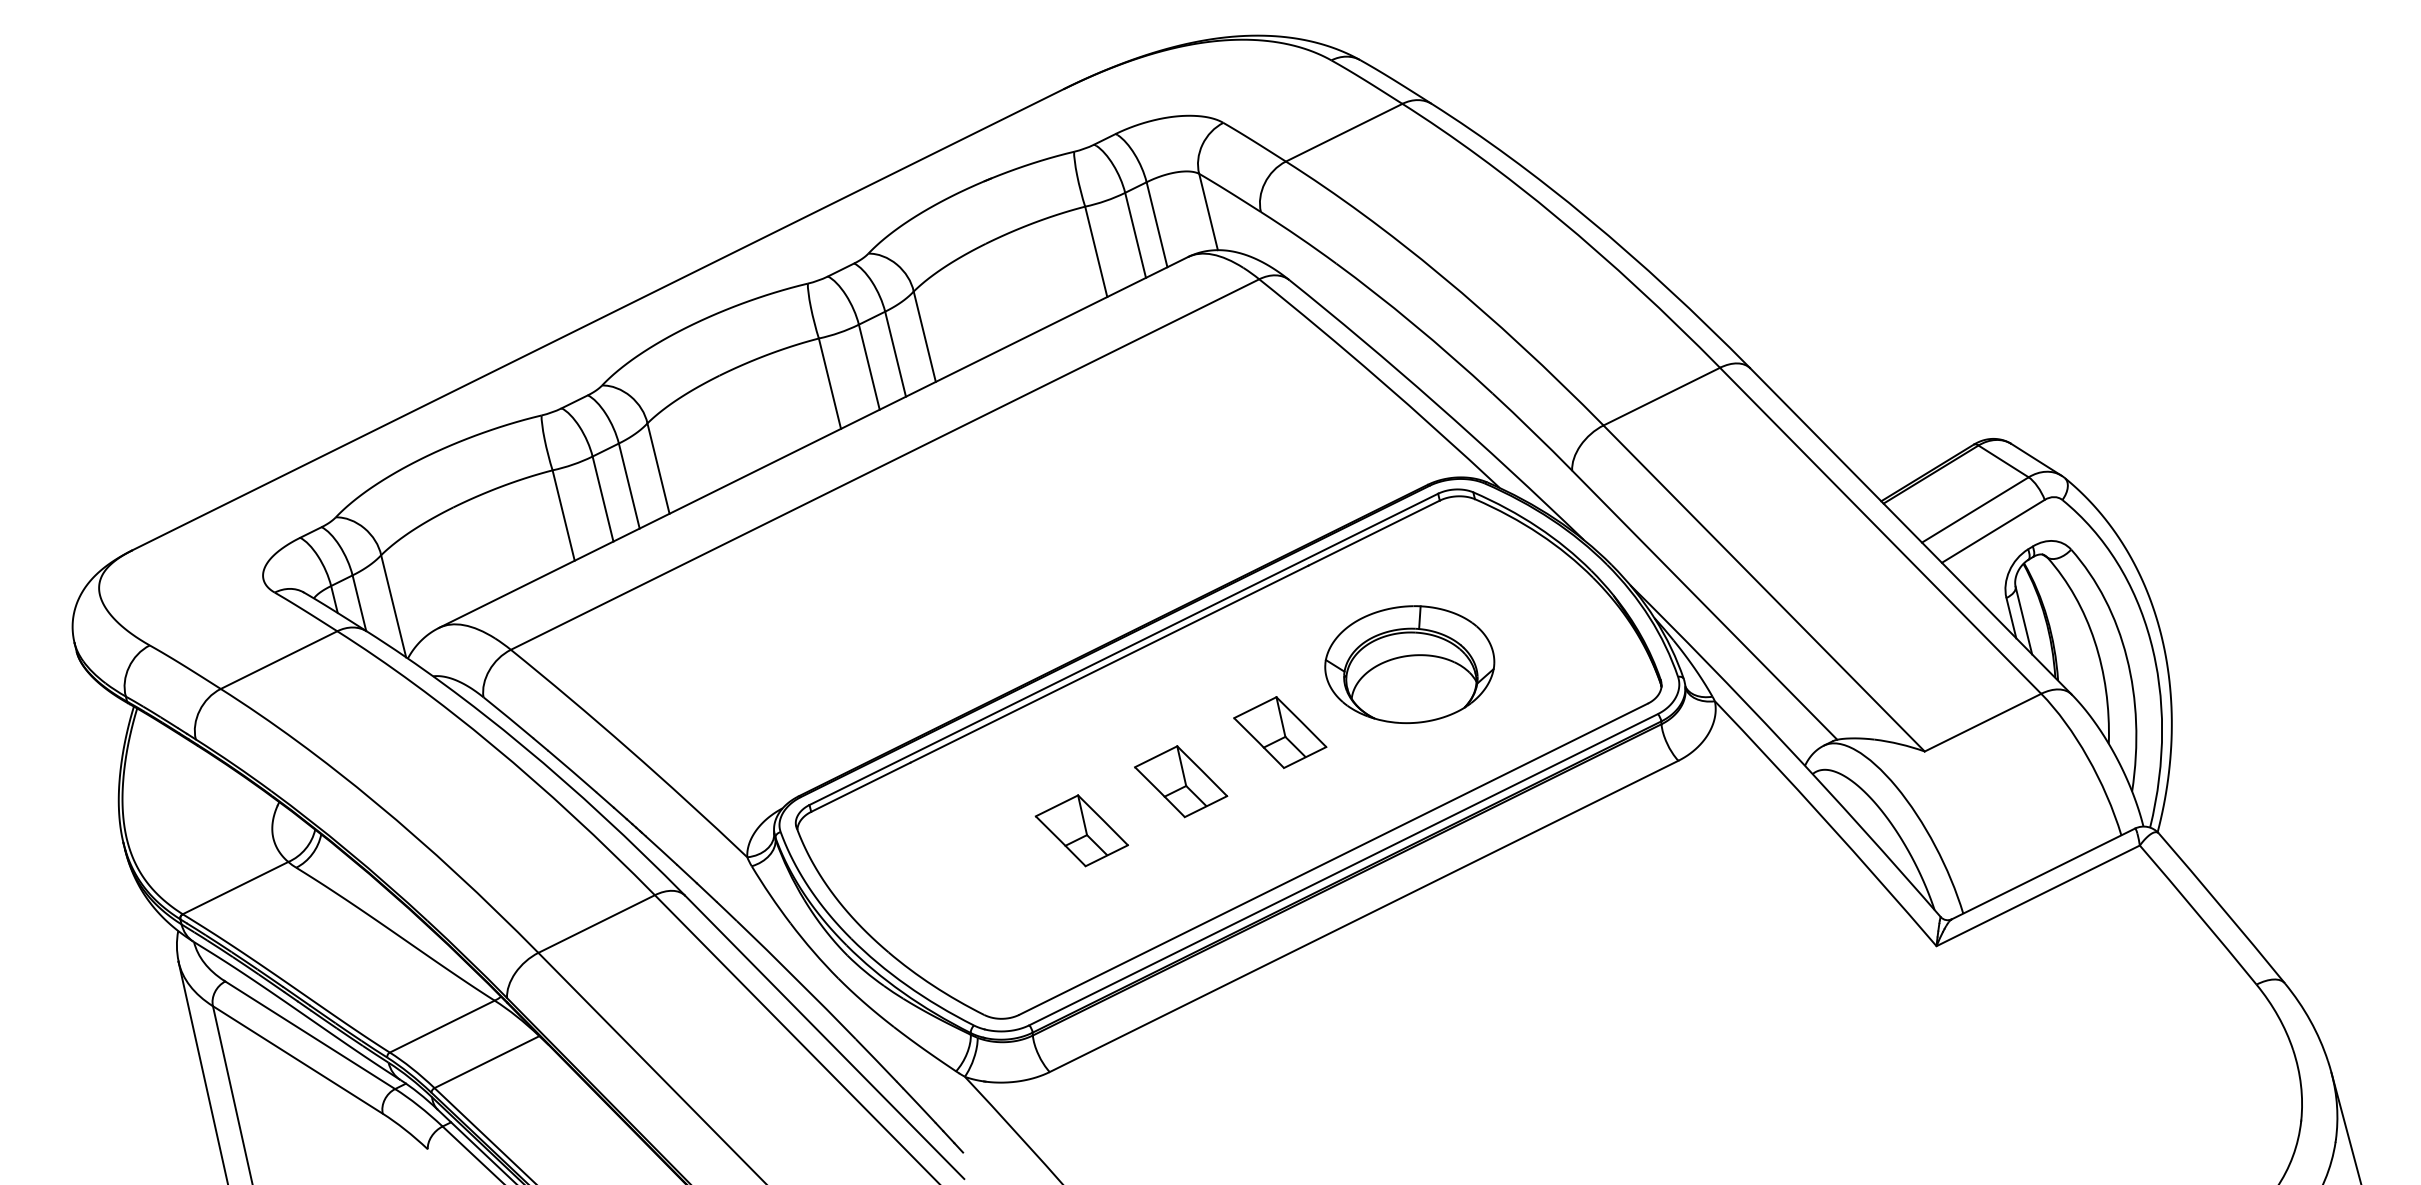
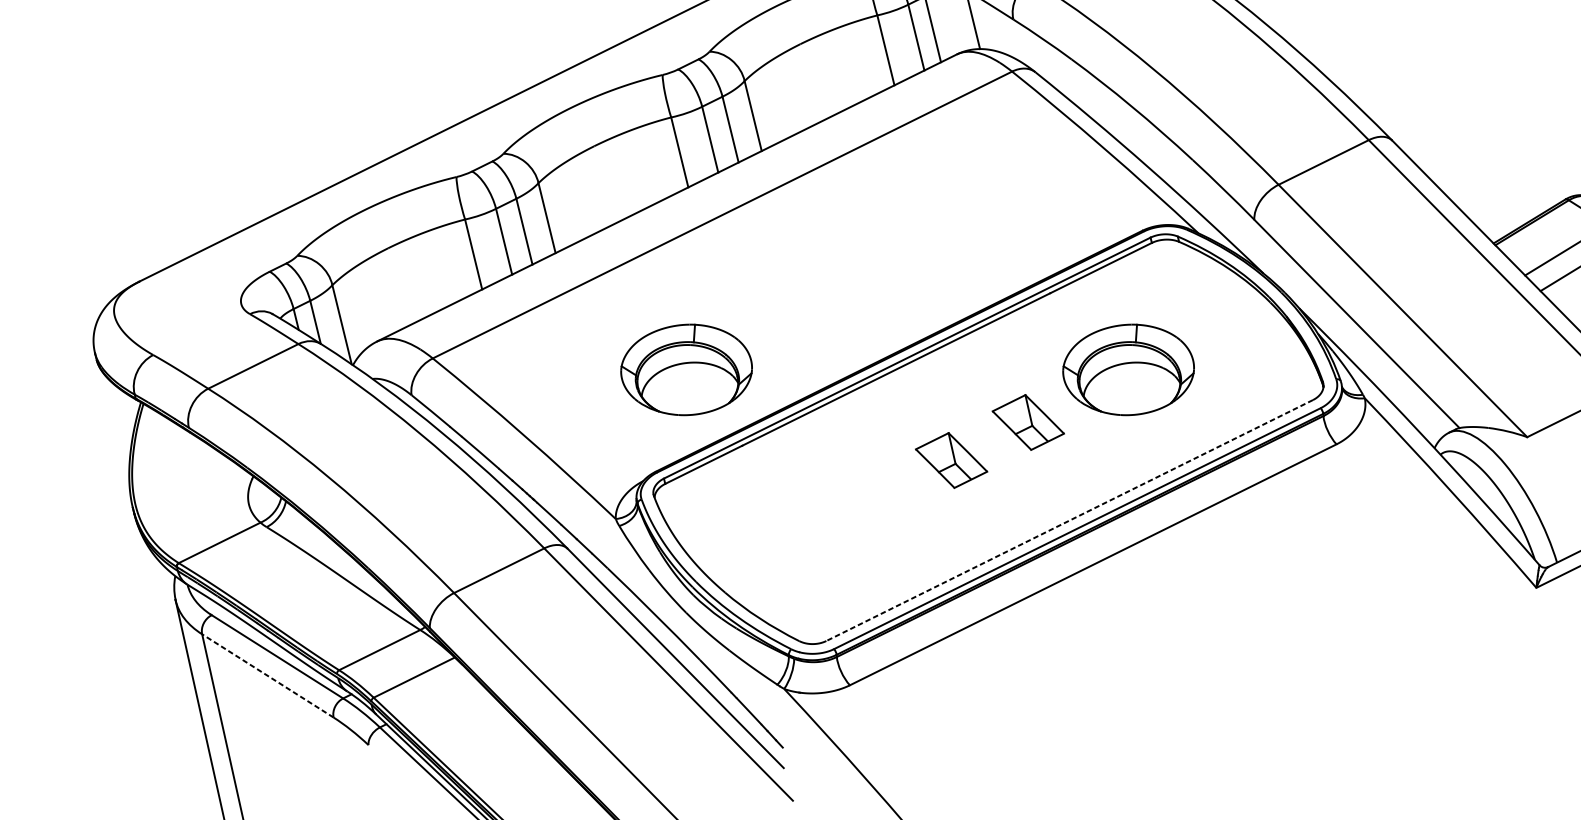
part: (838, 664) -> (686, 369), added
part: (1081, 830) -> (874, 498), removed
line: (1333, 859) -> (1069, 520), solid -> dashed
line: (297, 1059) -> (267, 675), solid -> dashed

